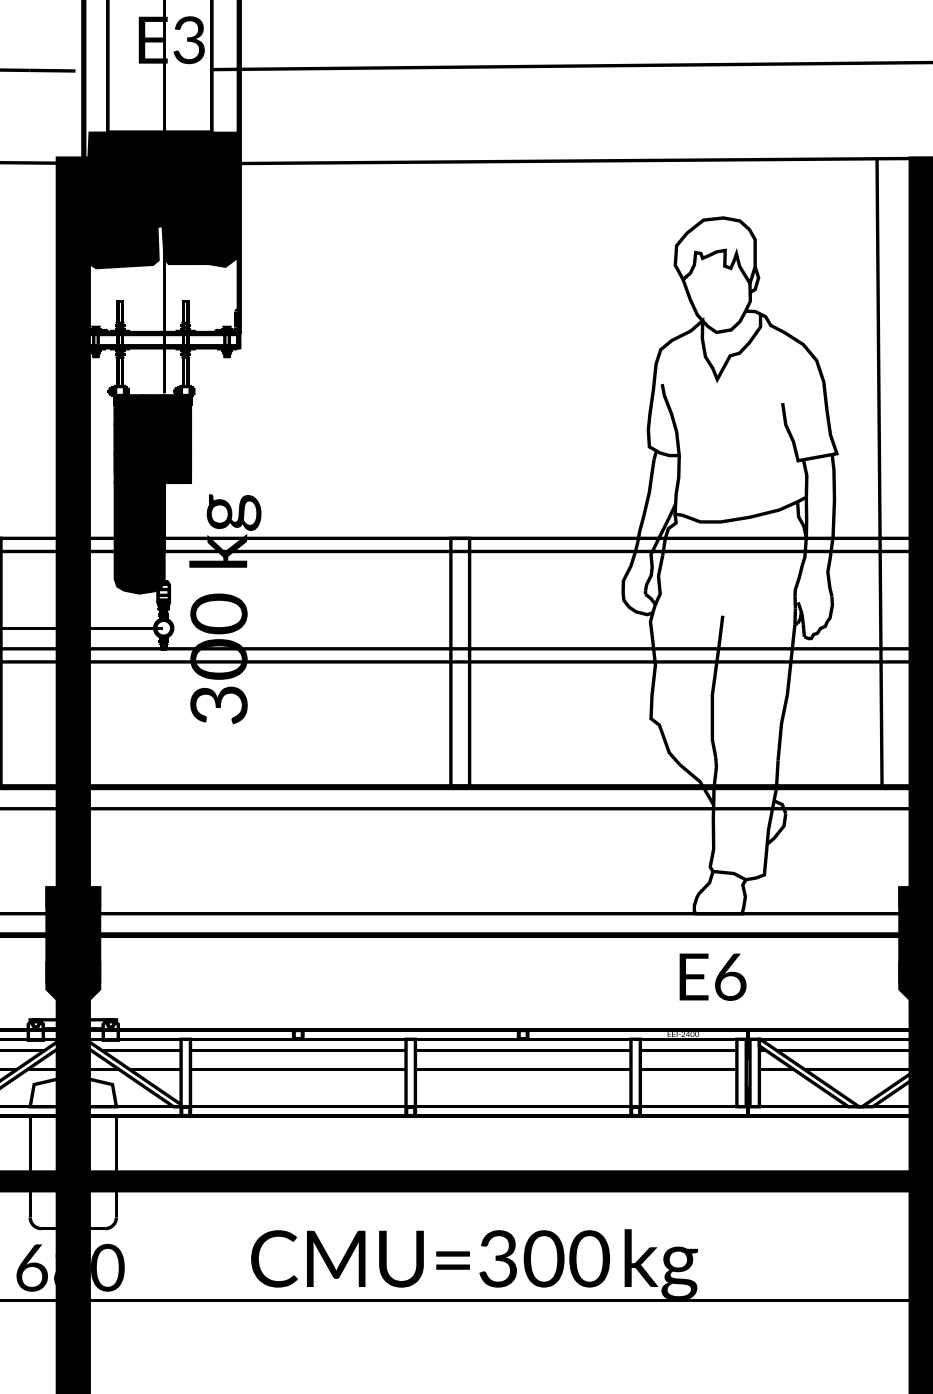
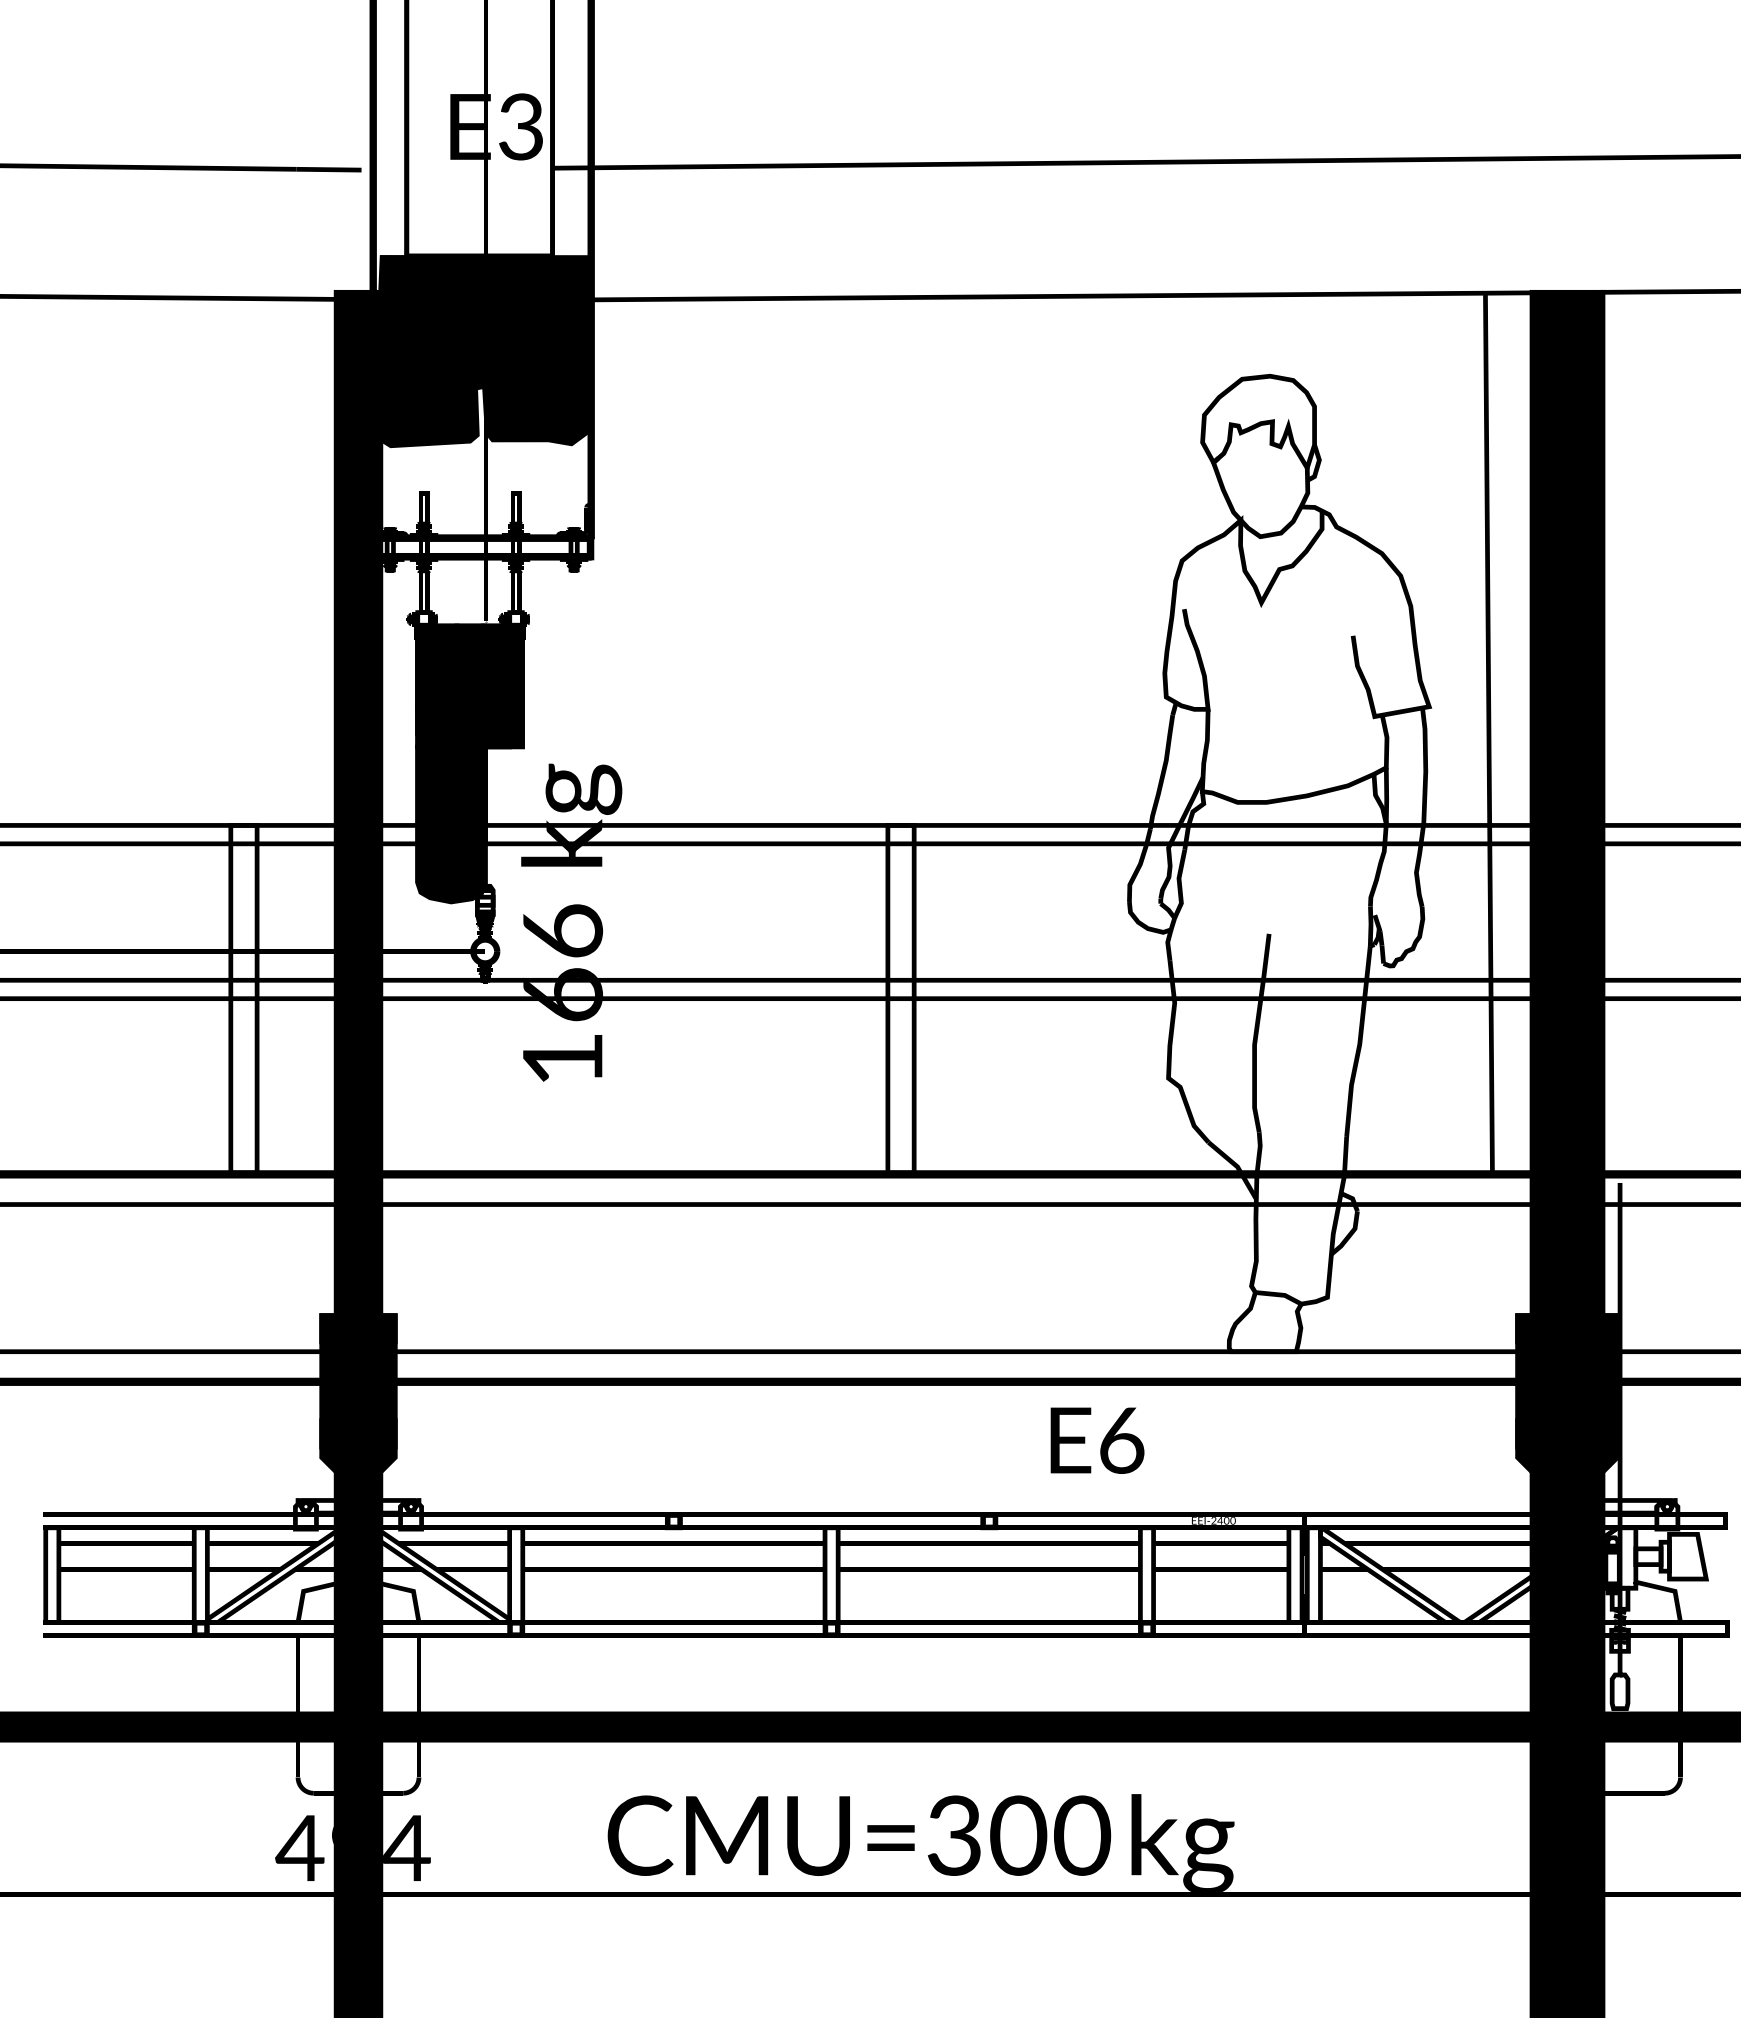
text: (218, 658) -> (562, 993), 300 -> 166
text: (713, 977) -> (1097, 1440), moved
text: (69, 1267) -> (352, 1847), 680 -> 494

